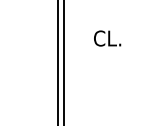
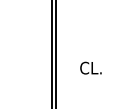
text: (106, 37) -> (90, 67), moved

